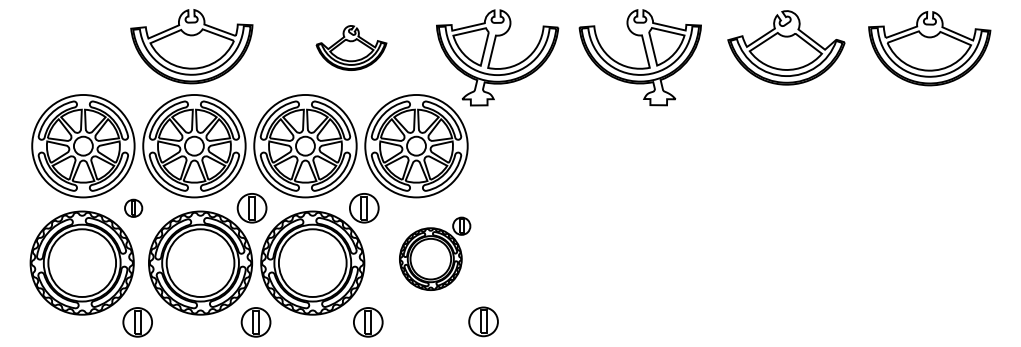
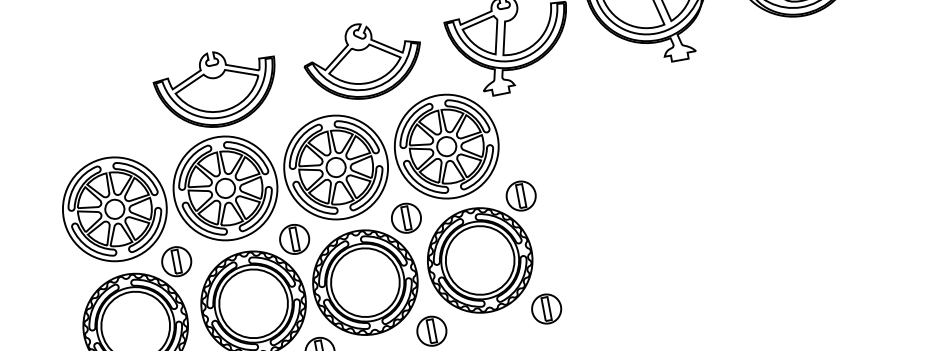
part: (191, 46) -> (217, 89), moved
part: (351, 47) -> (363, 60), size x1.67
part: (133, 208) -> (176, 261), size x1.67
part: (434, 253) -> (484, 250), size x1.67

